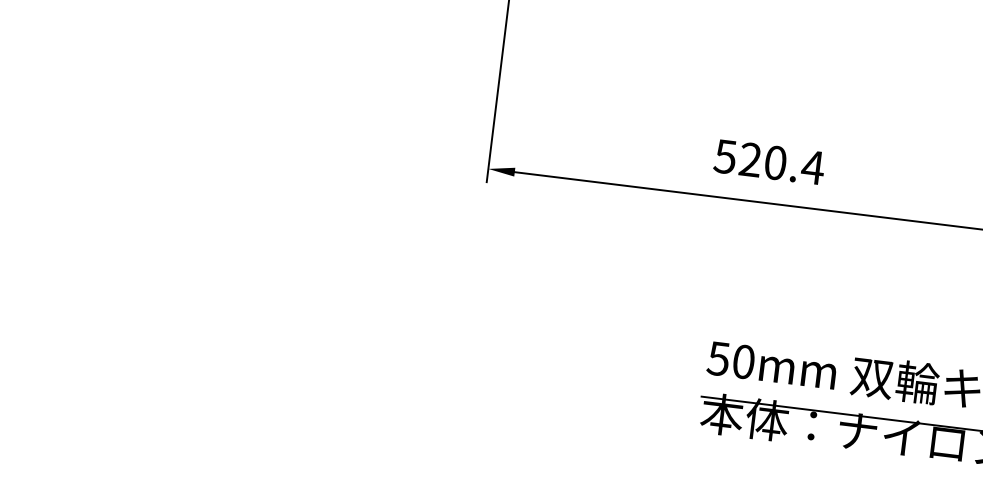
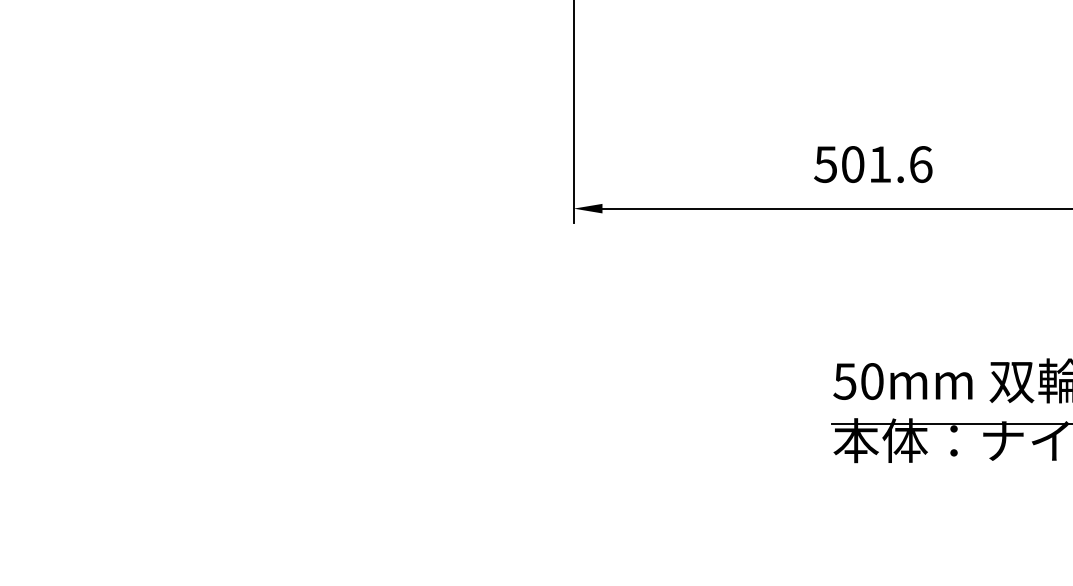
text: (782, 163) -> (887, 164), 520.4 -> 501.6

